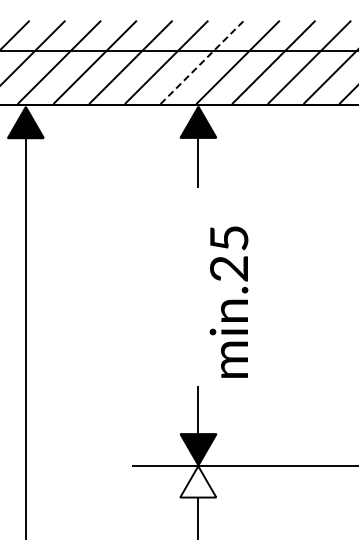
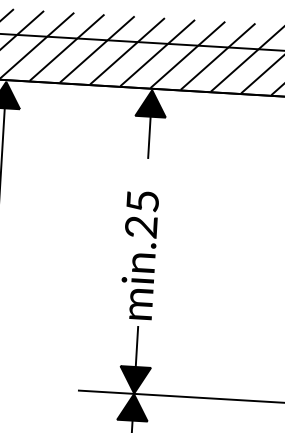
line: (202, 62) -> (157, 53), dashed -> solid
text: (228, 301) -> (139, 254), moved
fill: (198, 481) -> (133, 407), added

